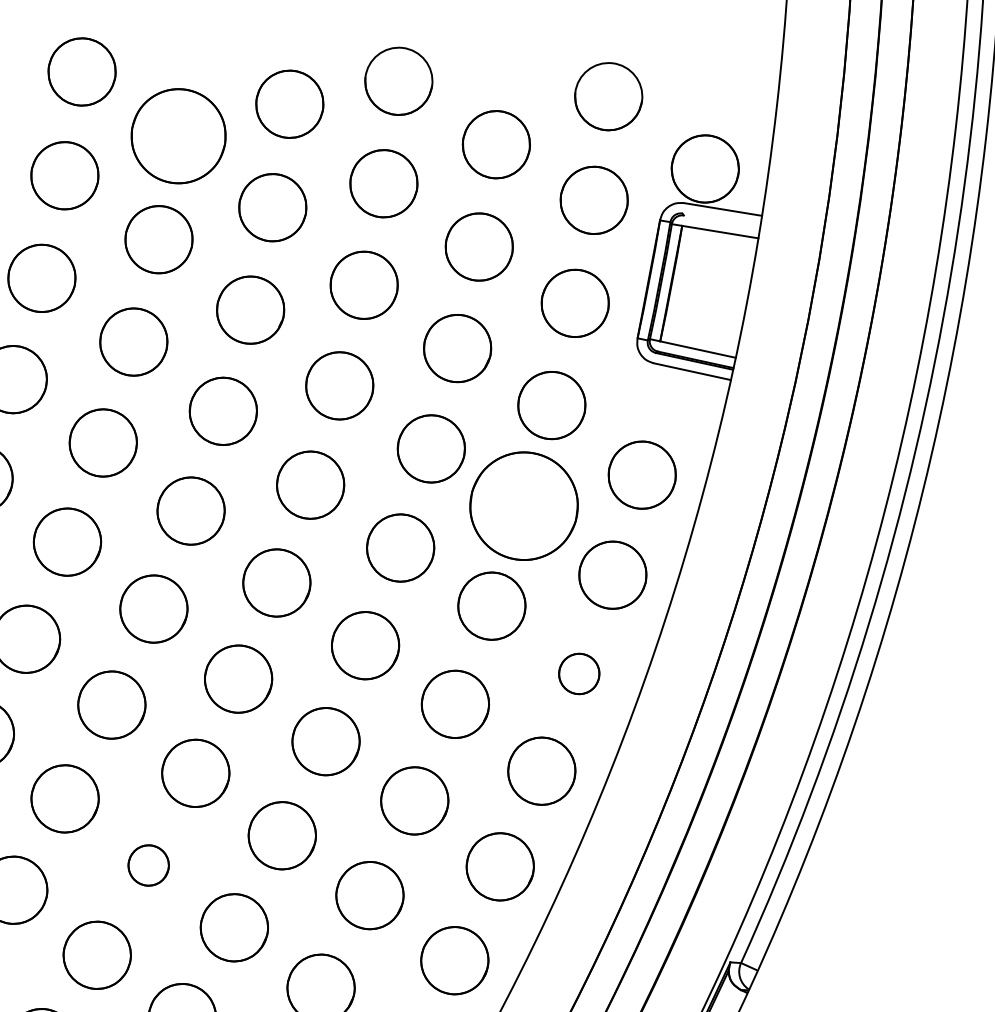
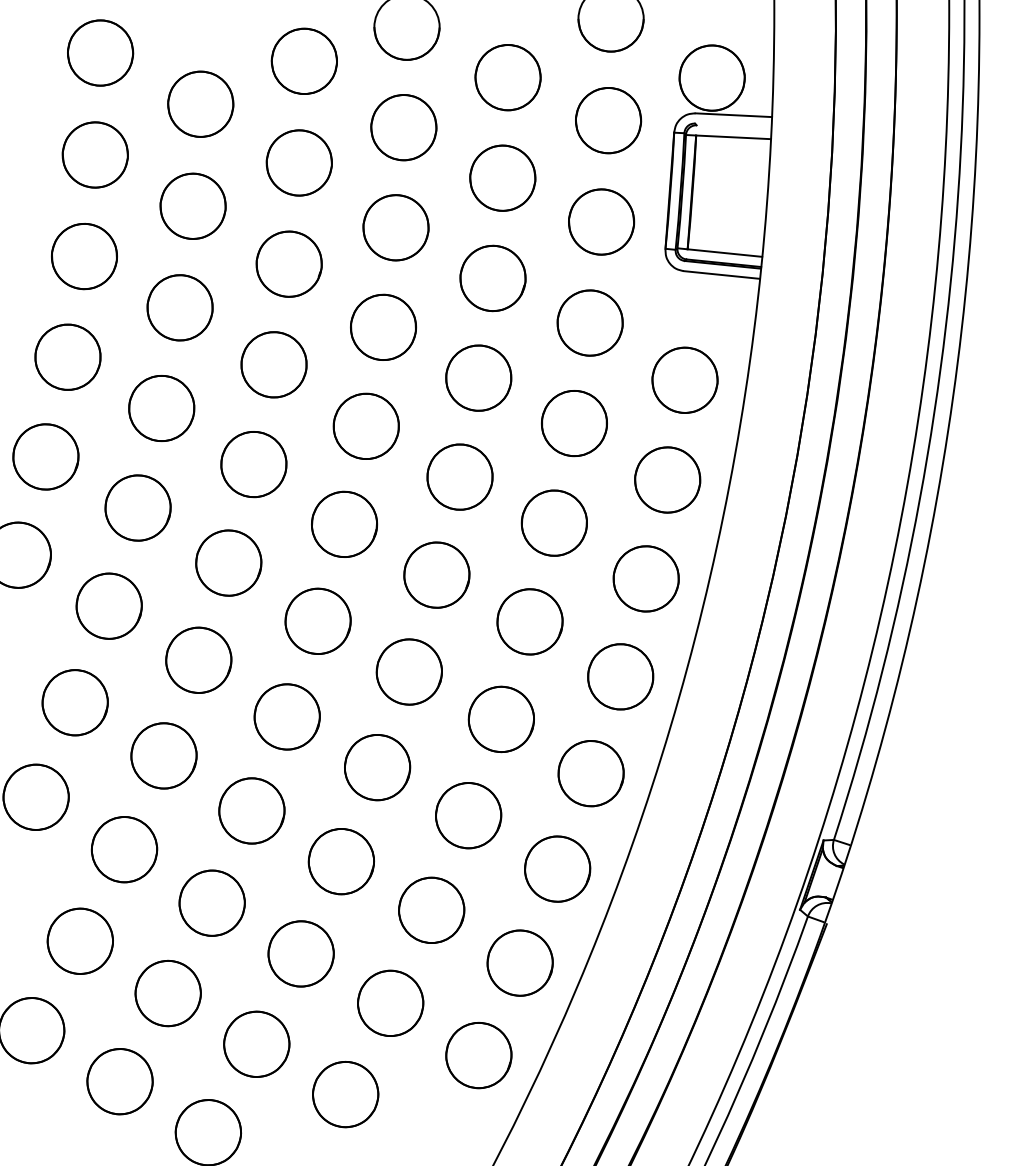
circle: (178, 135) -> (200, 103), size x0.71
circle: (524, 506) -> (574, 423), size x0.62
circle: (578, 673) -> (645, 578), size x1.67
circle: (148, 864) -> (251, 810), size x1.67

